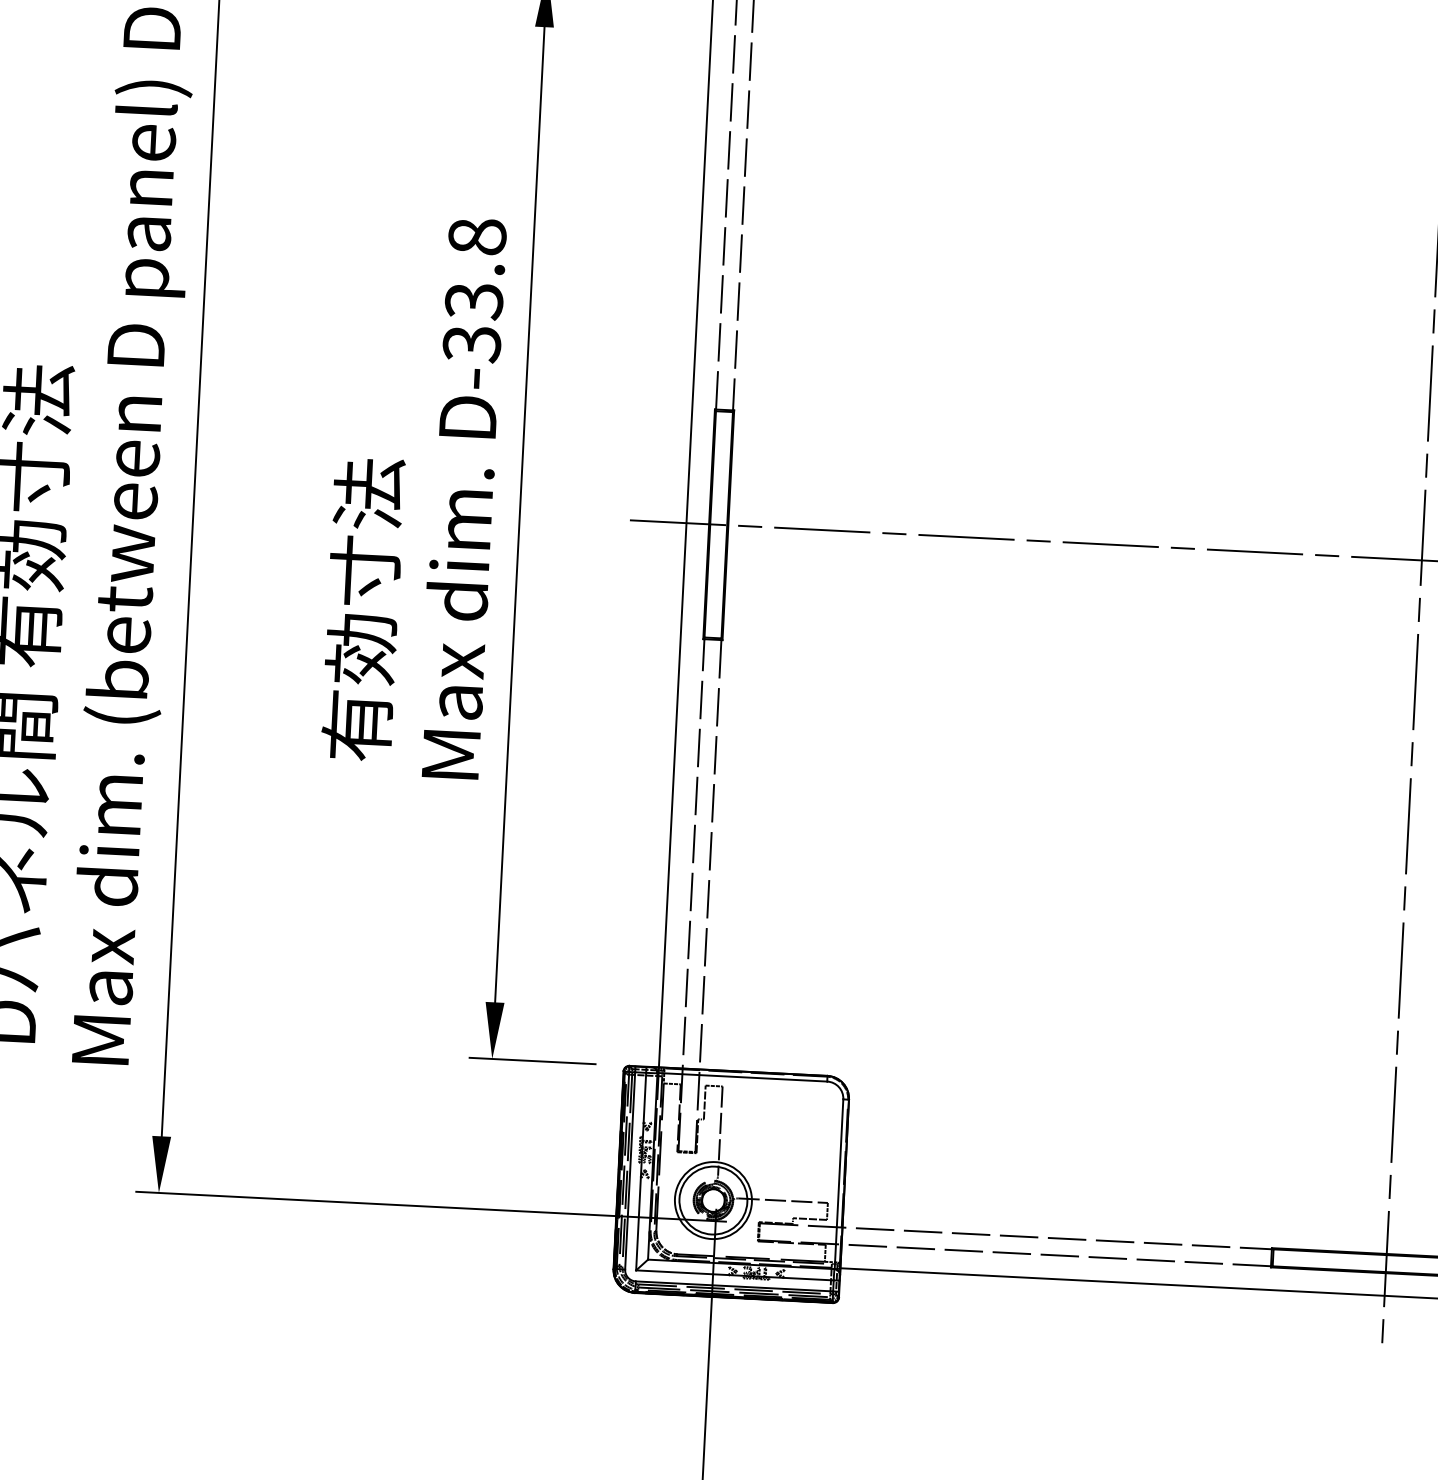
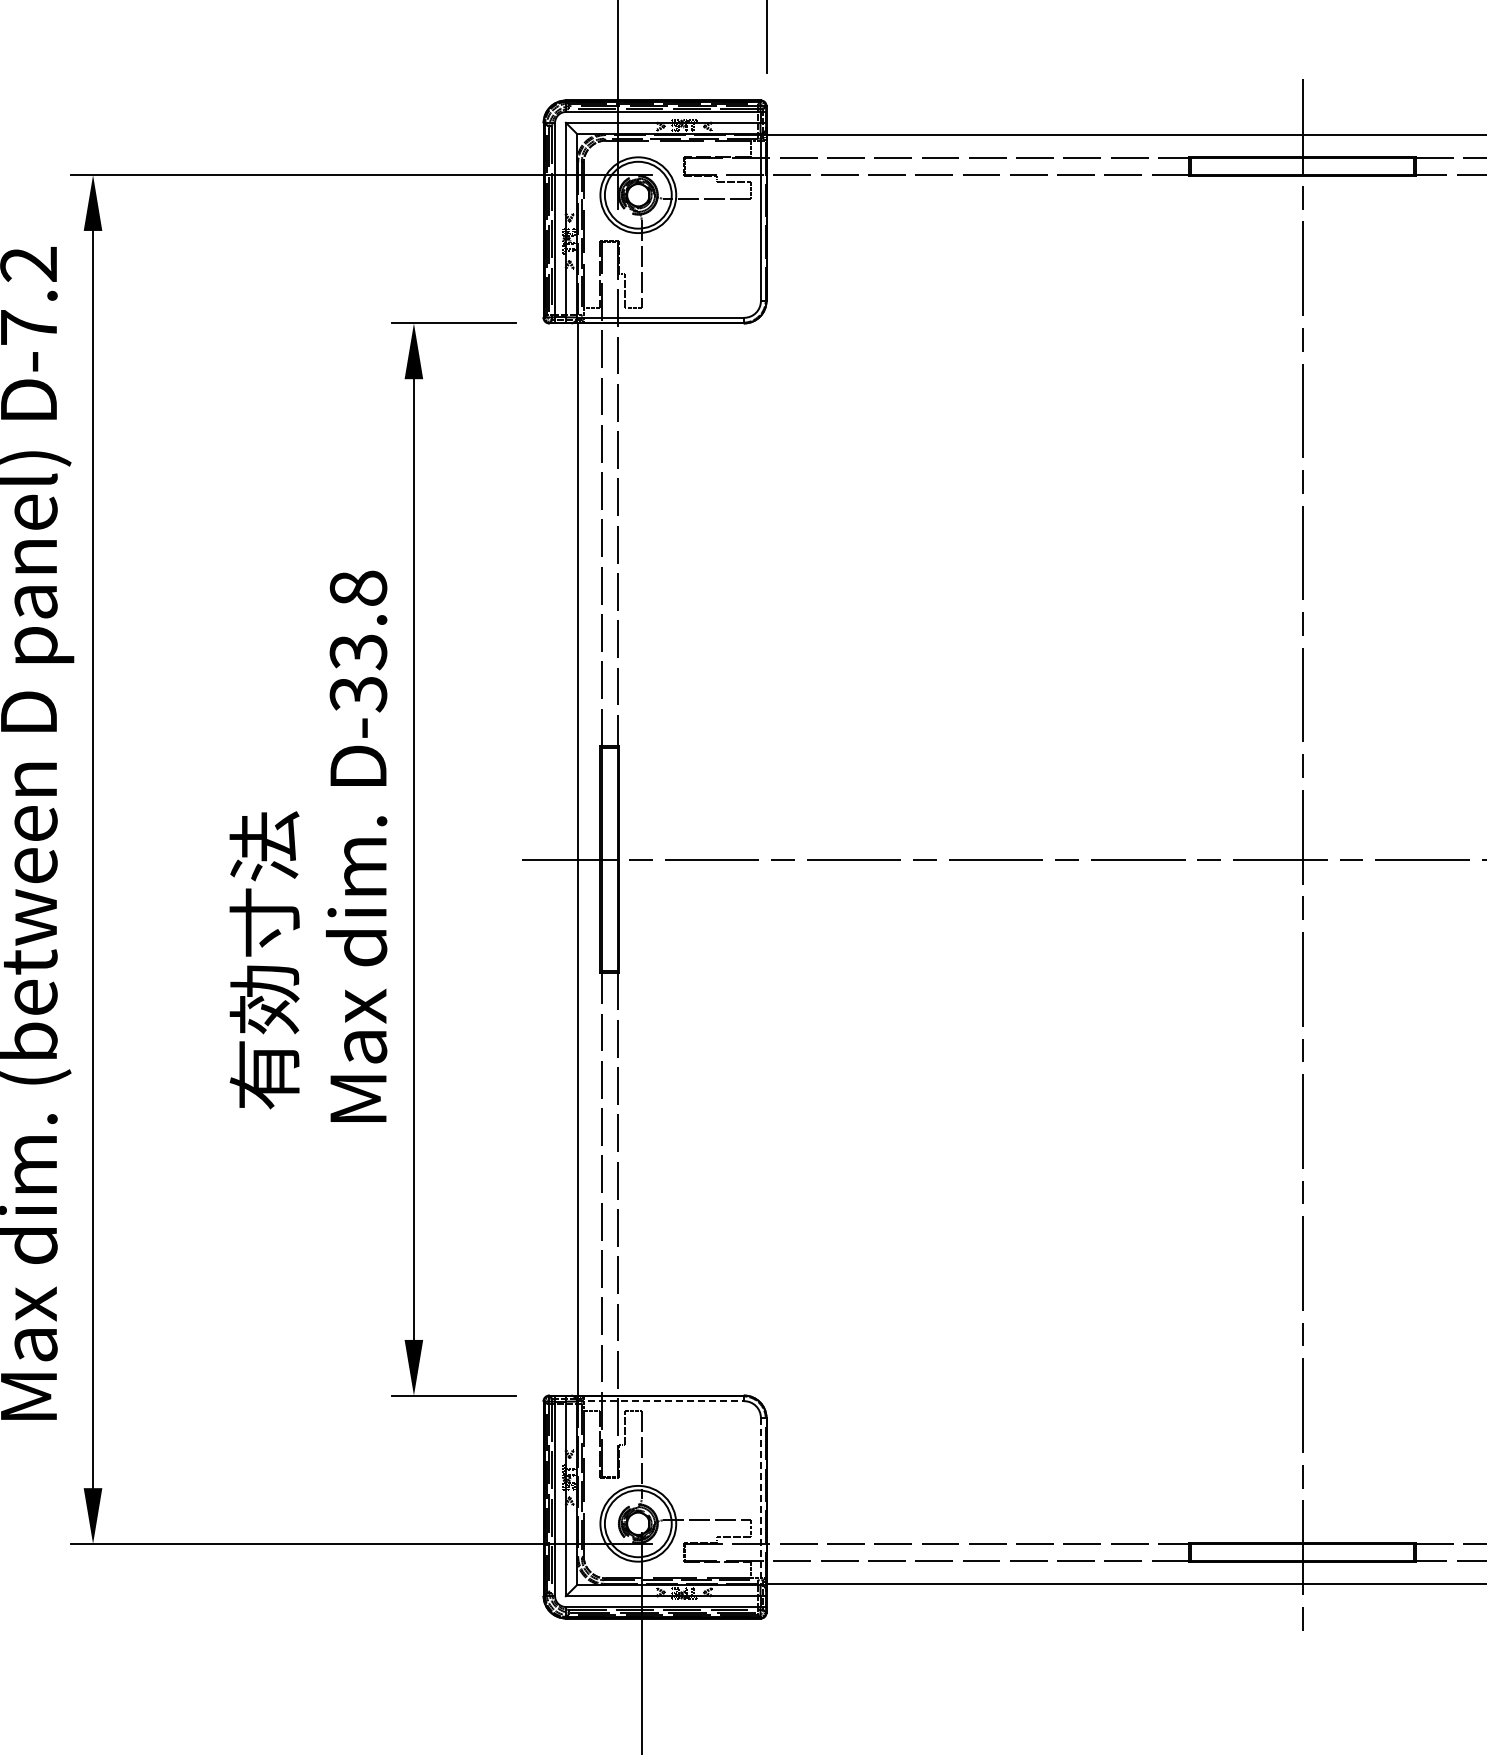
line: (742, 1077) -> (660, 1401), solid -> dashed
line: (838, 1184) -> (760, 1501), solid -> dashed

